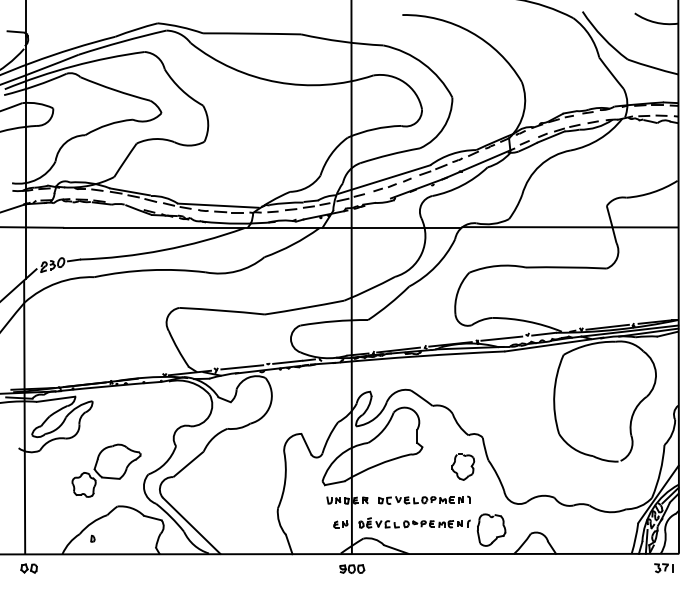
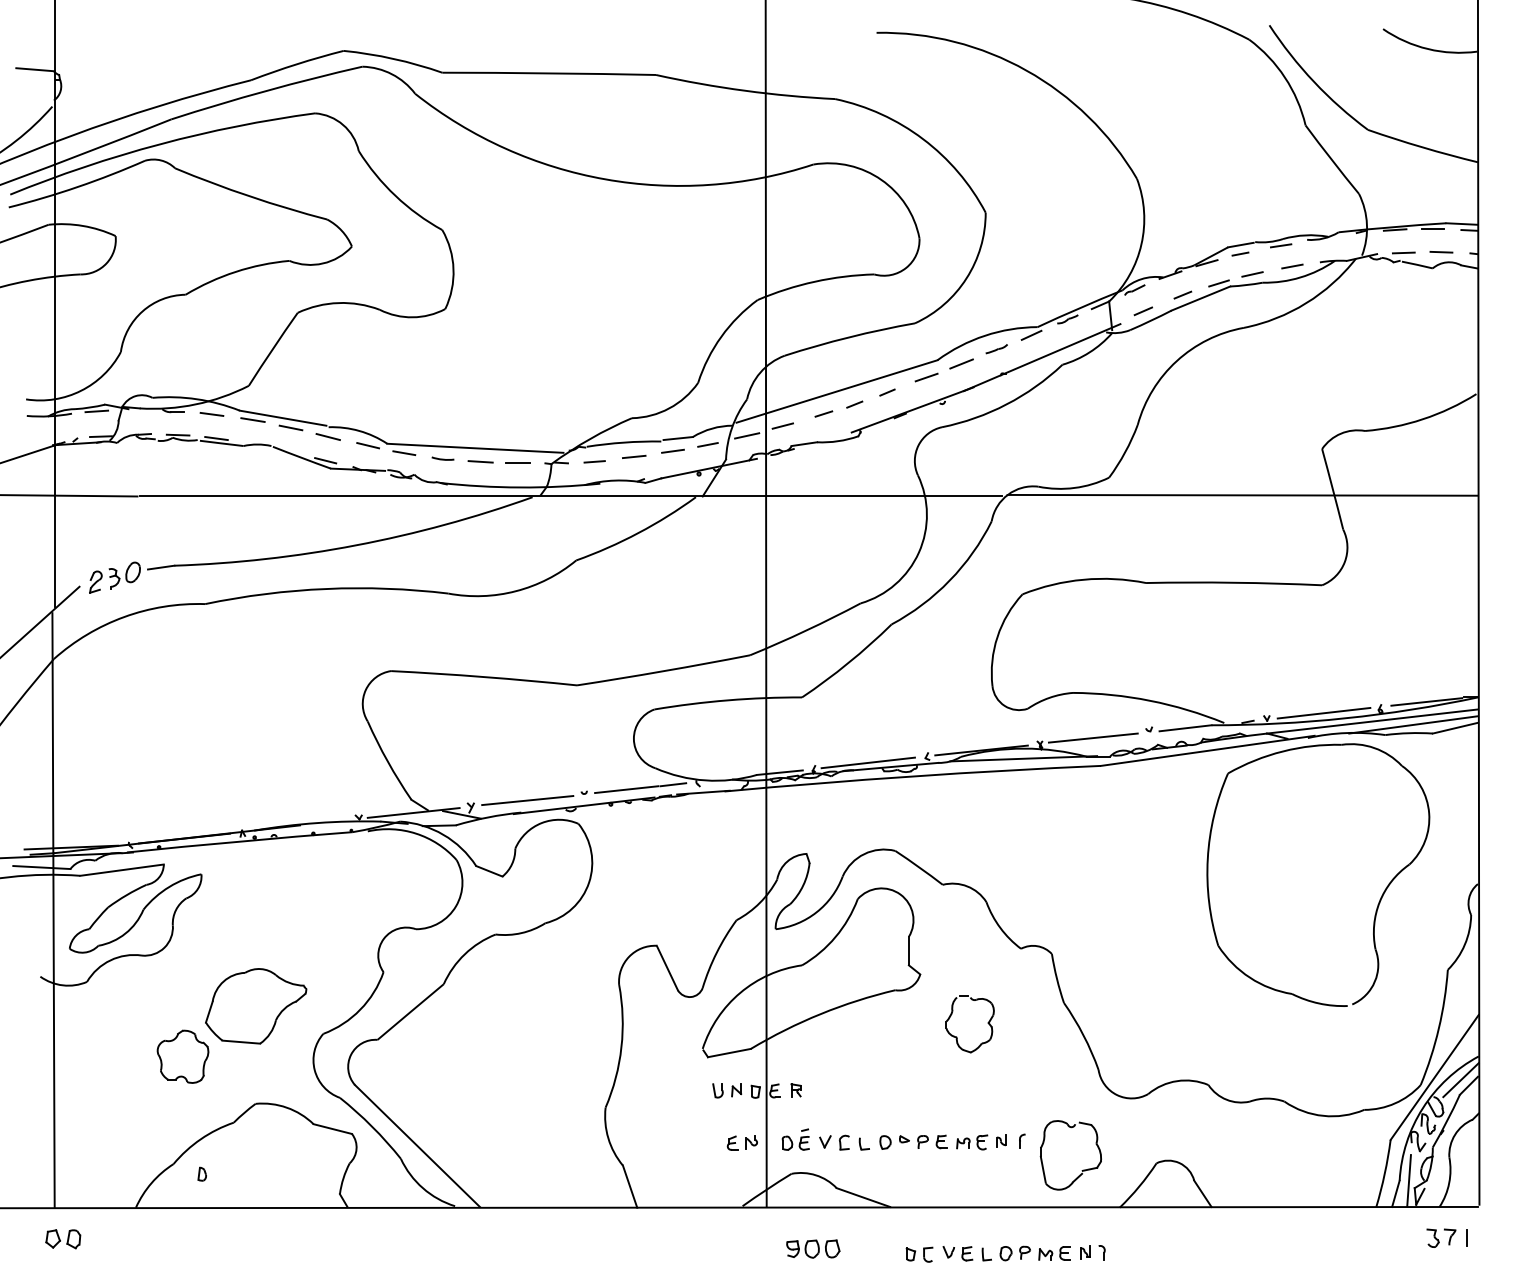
part: (463, 466) -> (970, 1023), moved
part: (424, 499) -> (1005, 1251), moved
part: (352, 568) -> (813, 1247), moved

